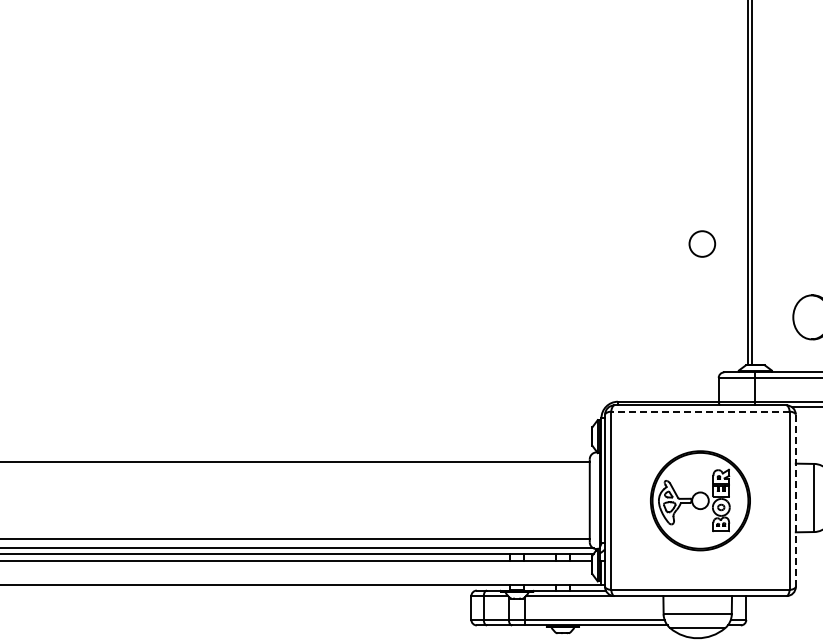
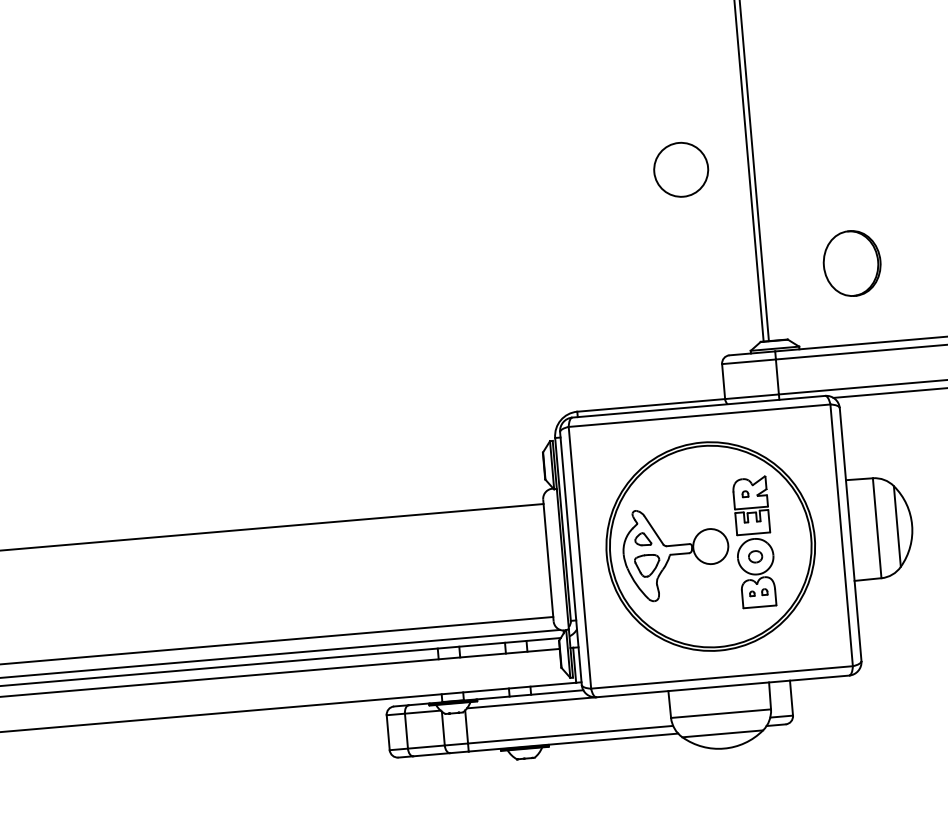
circle: (702, 243) -> (681, 168), size x1.43
line: (699, 411) -> (698, 415), dashed -> solid
part: (700, 500) -> (710, 546), size x1.43
line: (795, 501) -> (850, 535), dashed -> solid

